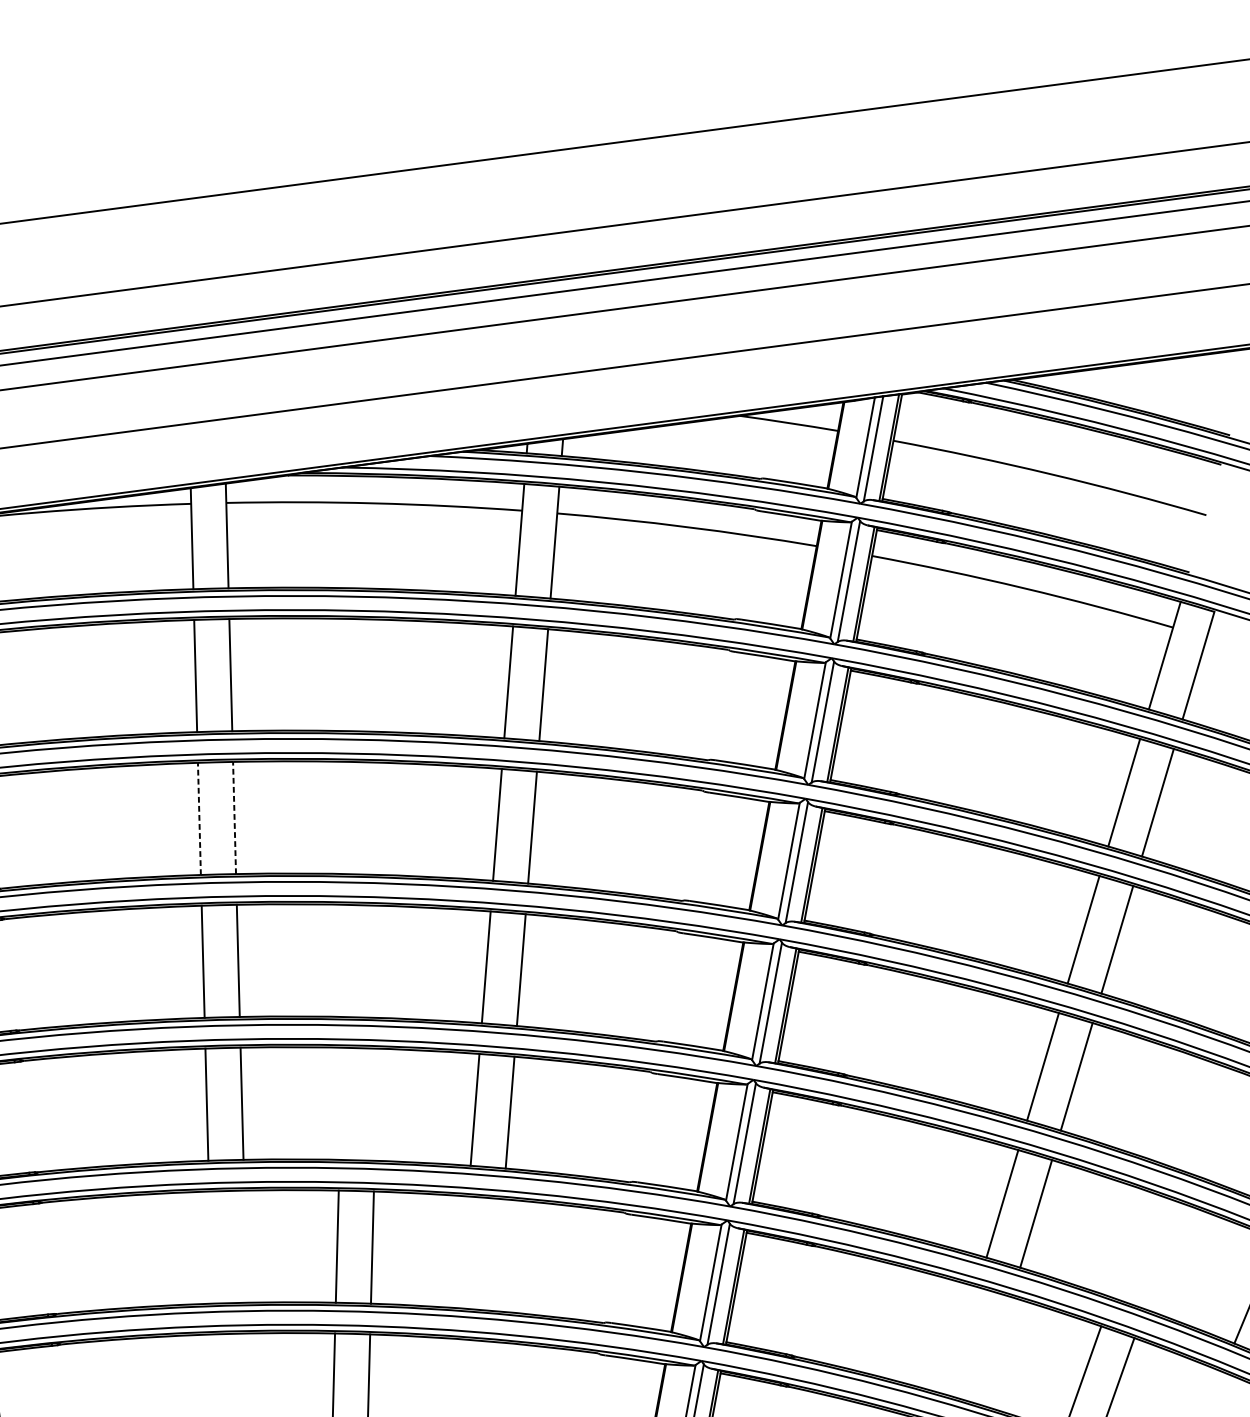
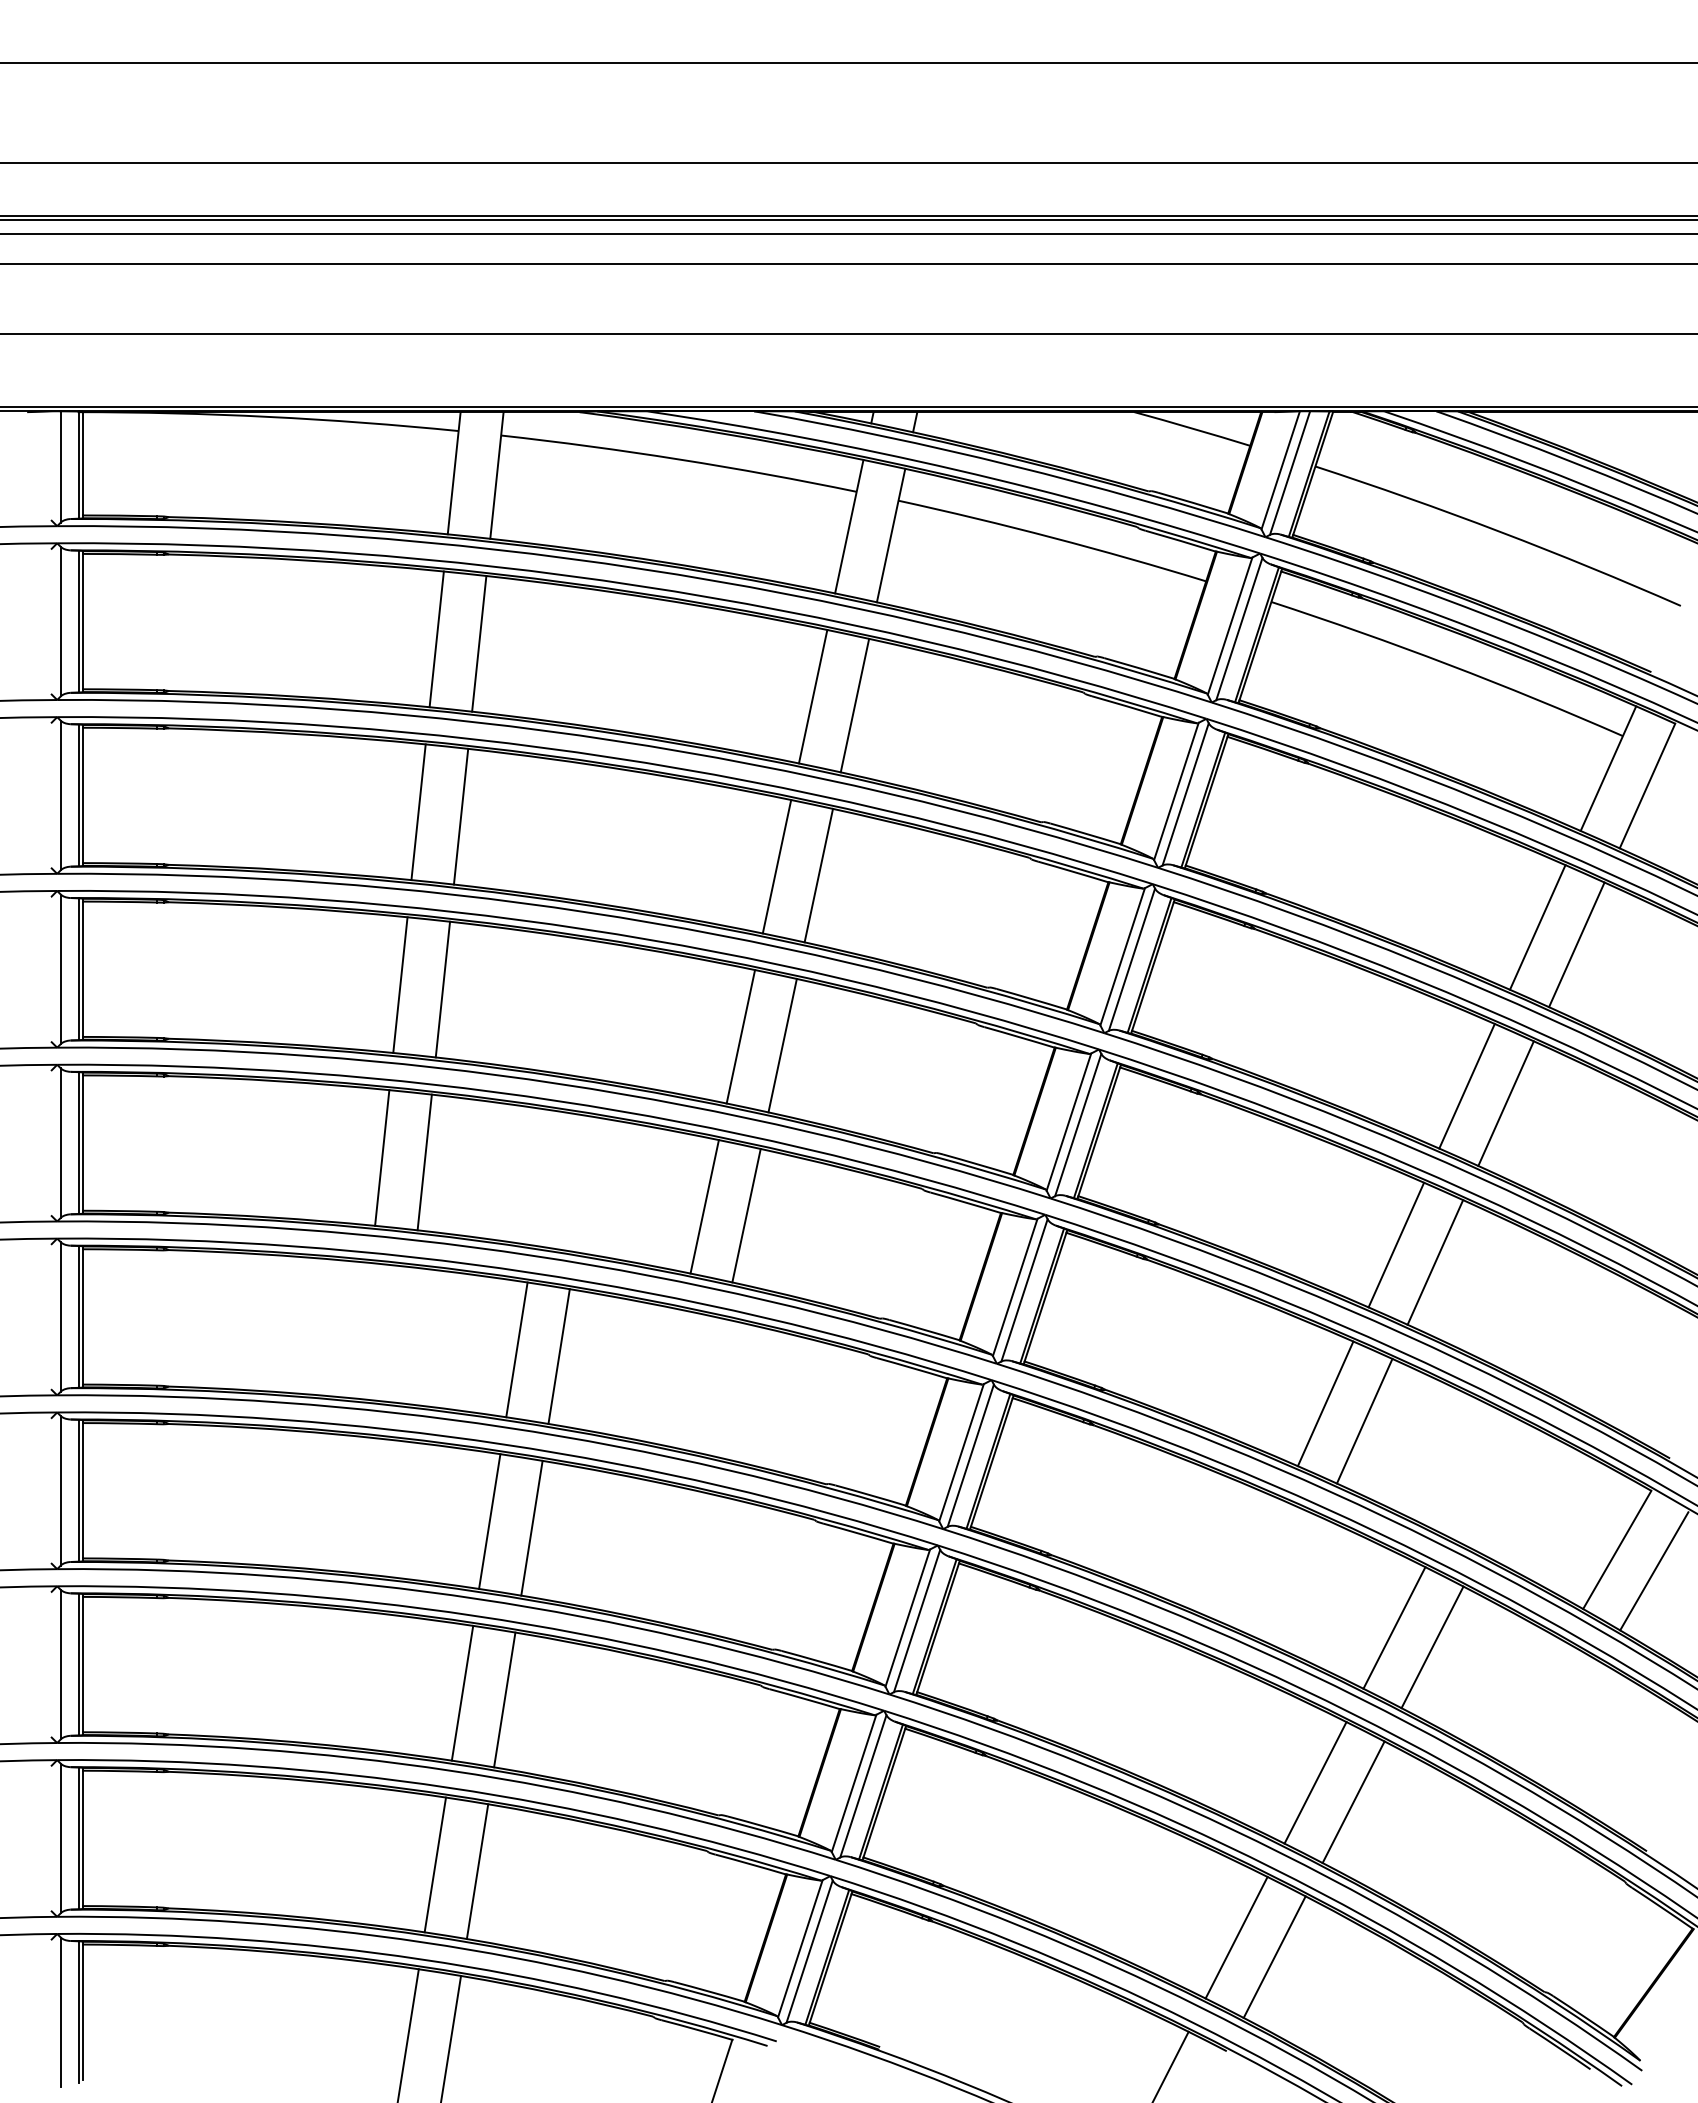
line: (234, 817) -> (461, 816), dashed -> solid
line: (199, 818) -> (418, 811), dashed -> solid

